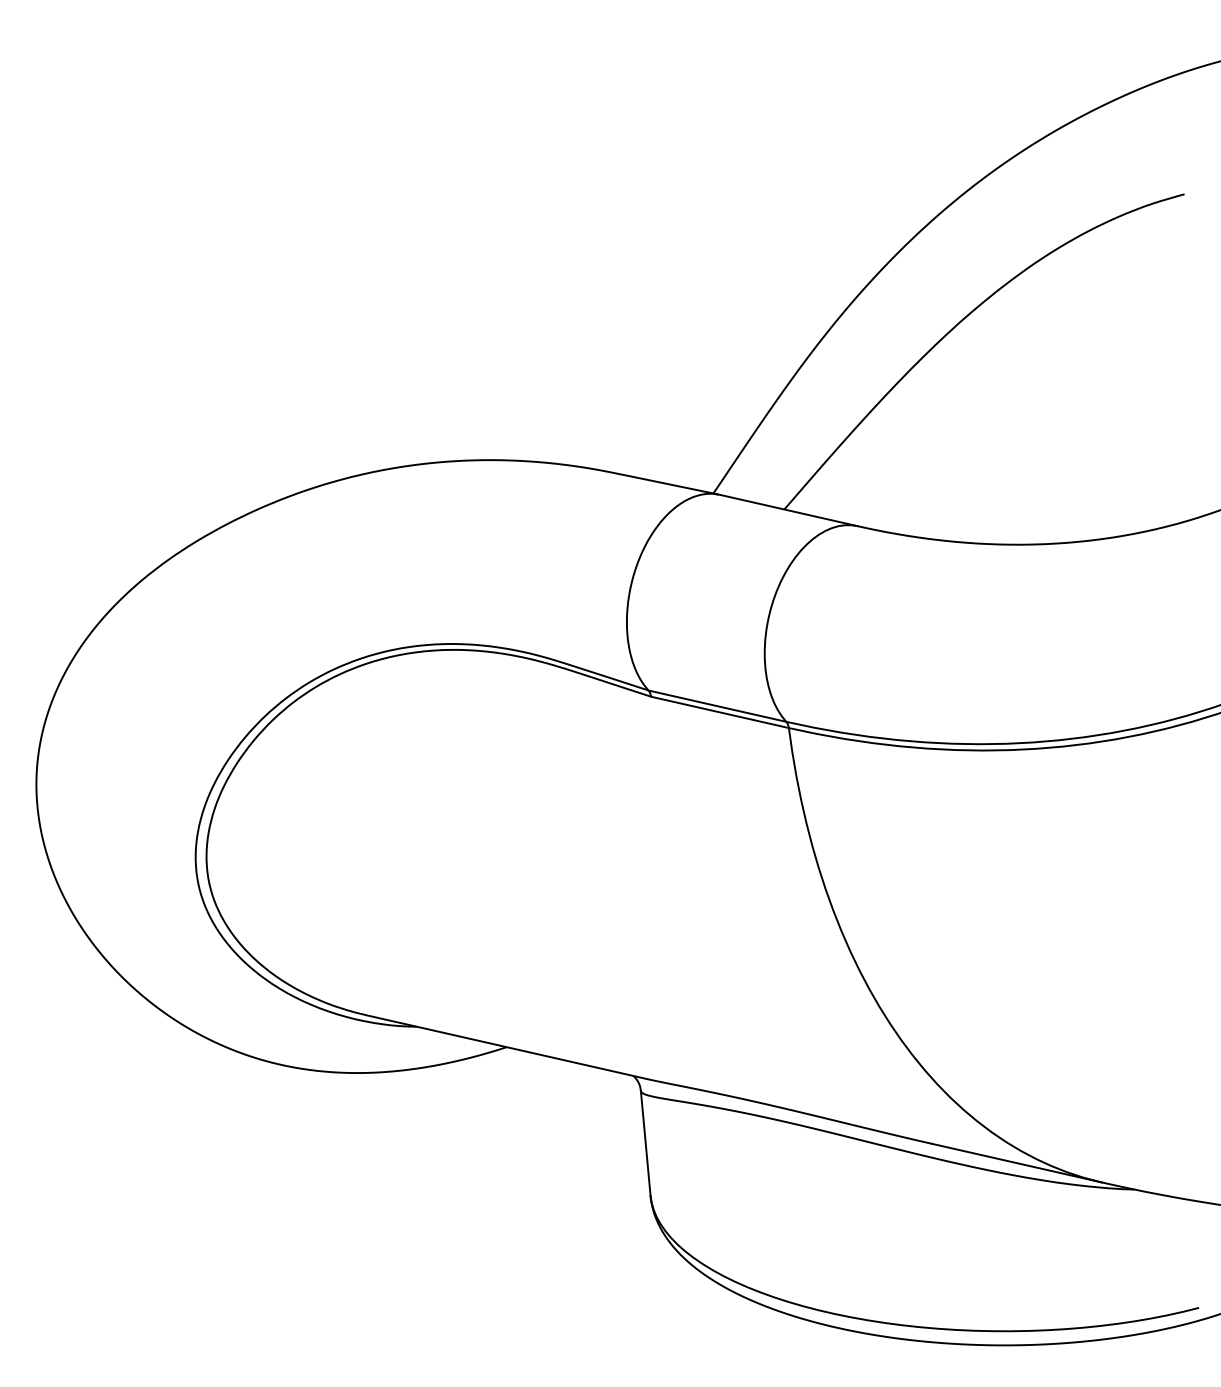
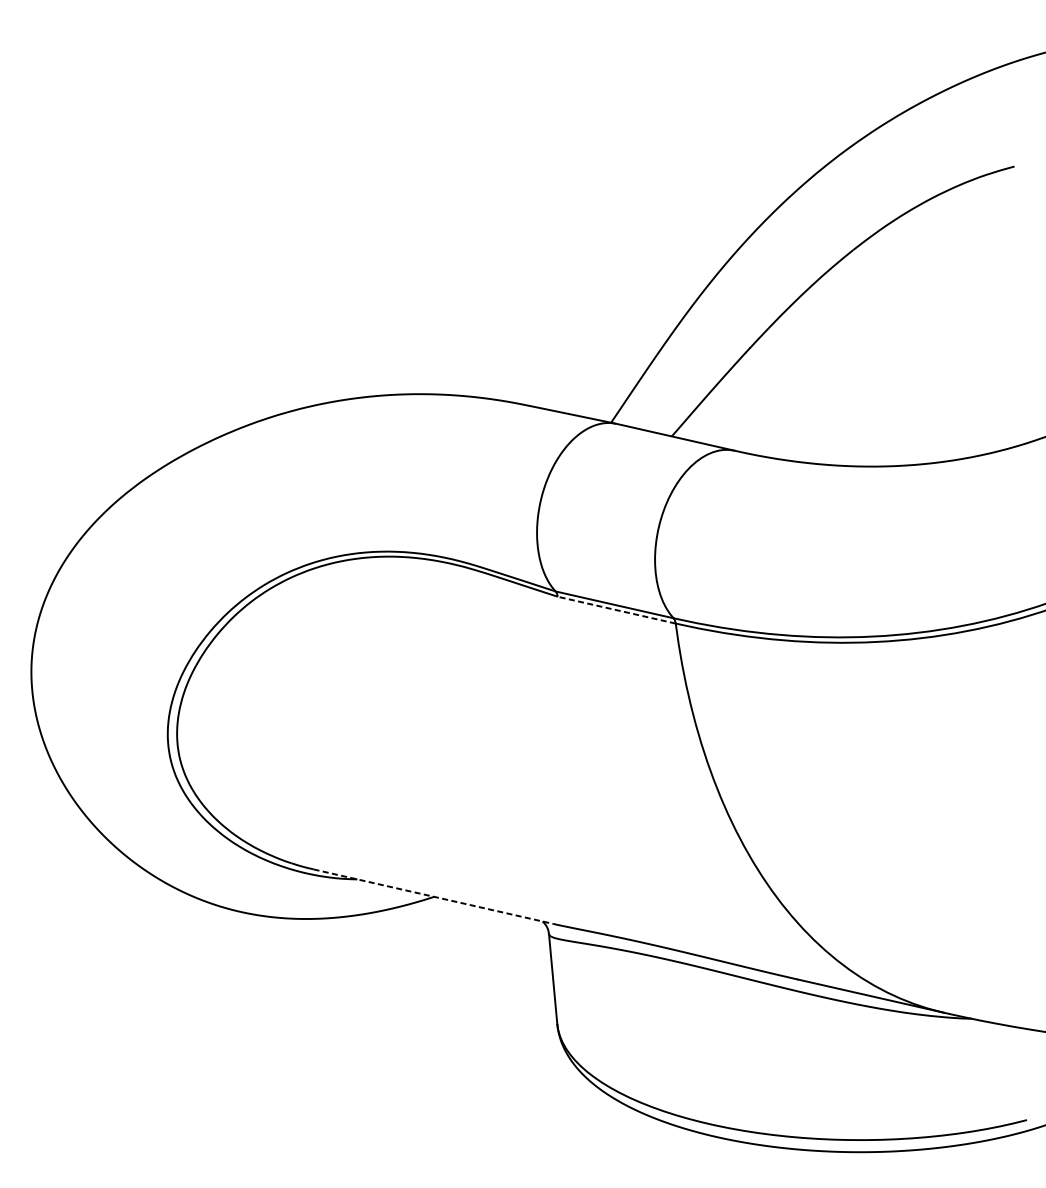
line: (720, 712) -> (617, 610), solid -> dashed
line: (506, 1047) -> (433, 897), solid -> dashed

